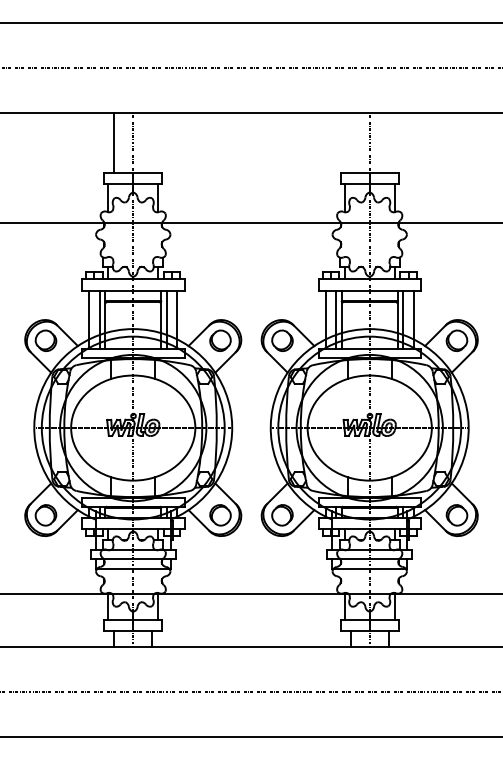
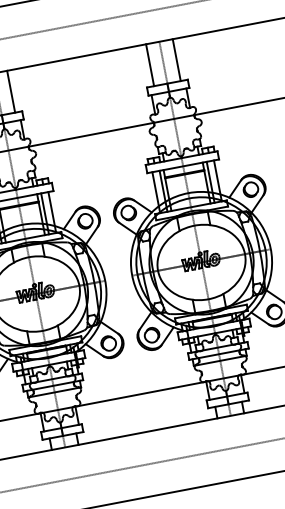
line: (152, 142) -> (11, 91), added
line: (350, 142) -> (149, 65), added
line: (388, 142) -> (176, 59), added

